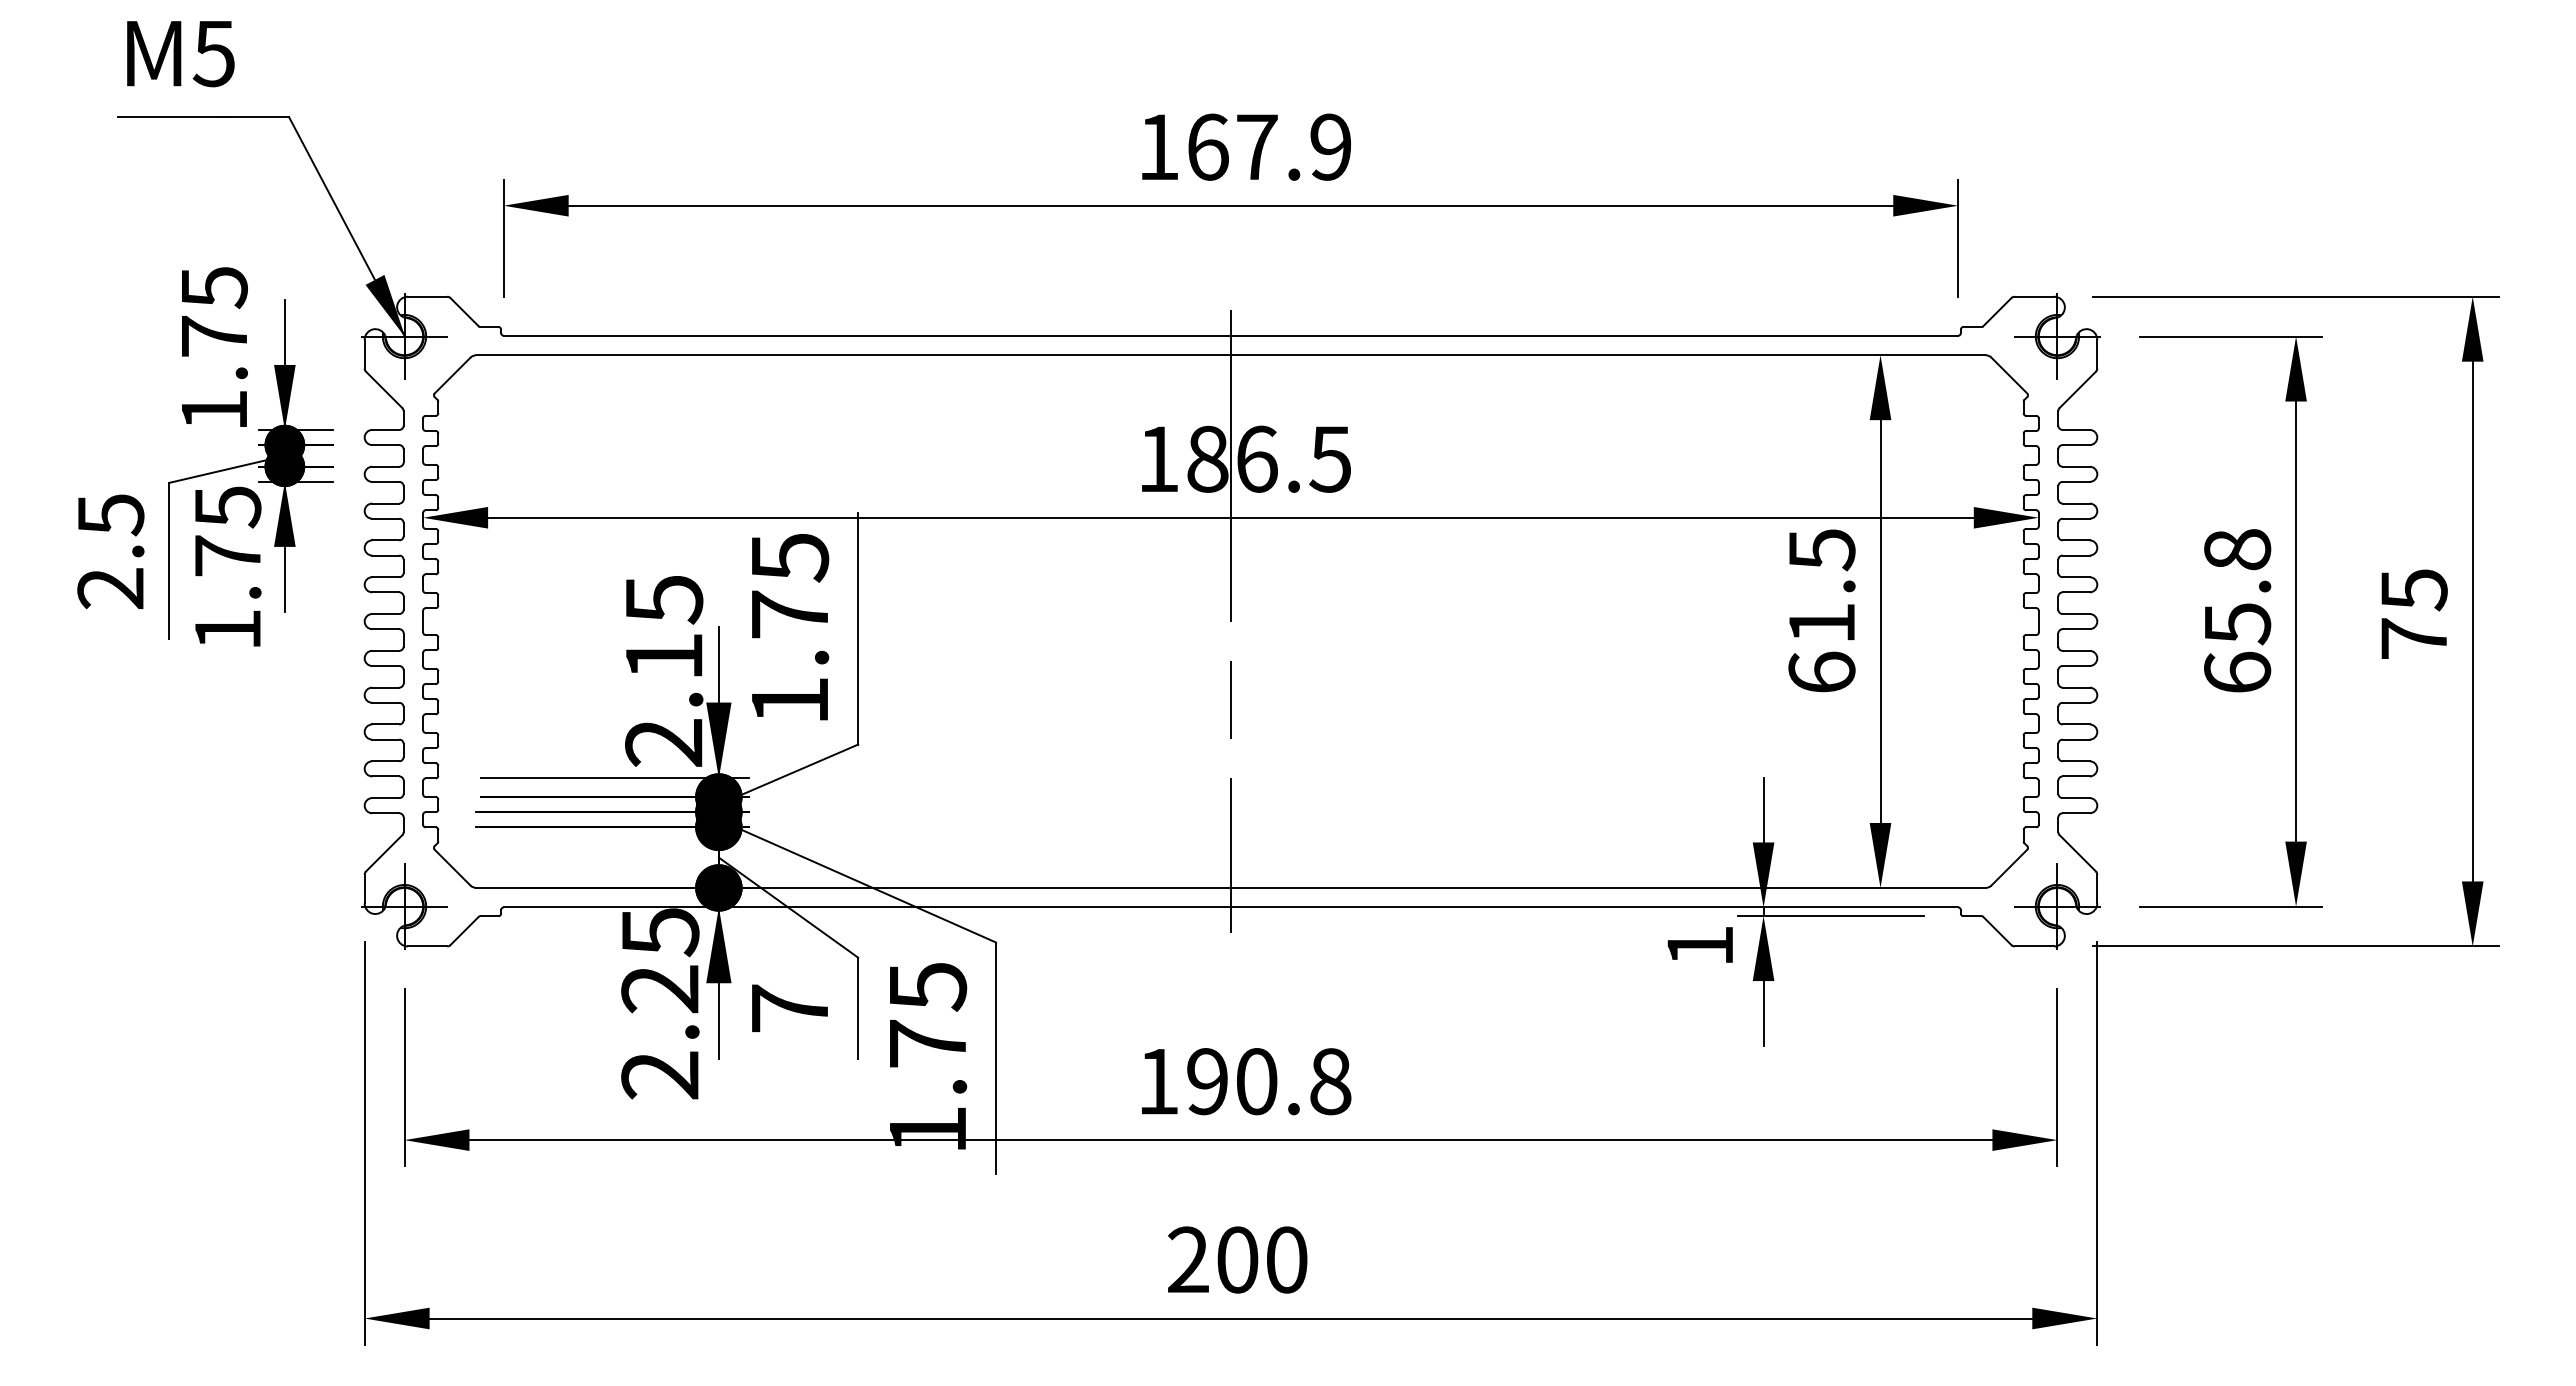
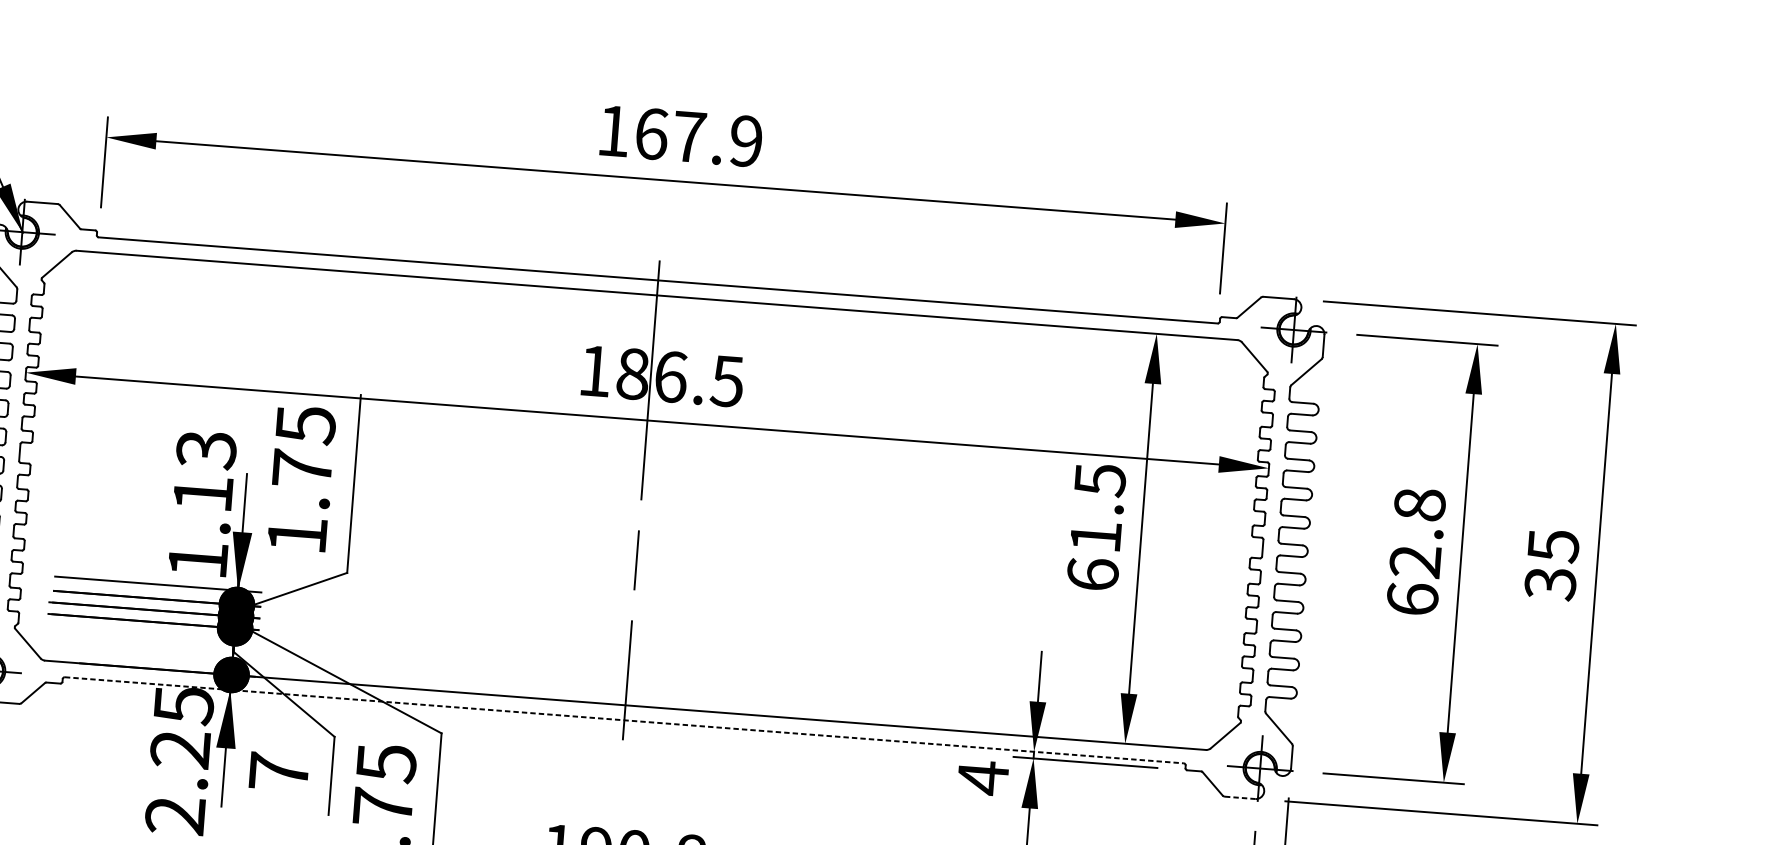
text: (2237, 624) -> (1415, 562), 65.8 -> 62.8
text: (2413, 639) -> (1549, 584), 75 -> 35
text: (664, 671) -> (202, 505), 2.15 -> 1.13
line: (1231, 907) -> (624, 720), solid -> dashed
text: (1699, 946) -> (982, 778), 1 -> 4
line: (2034, 946) -> (1240, 797), solid -> dashed

